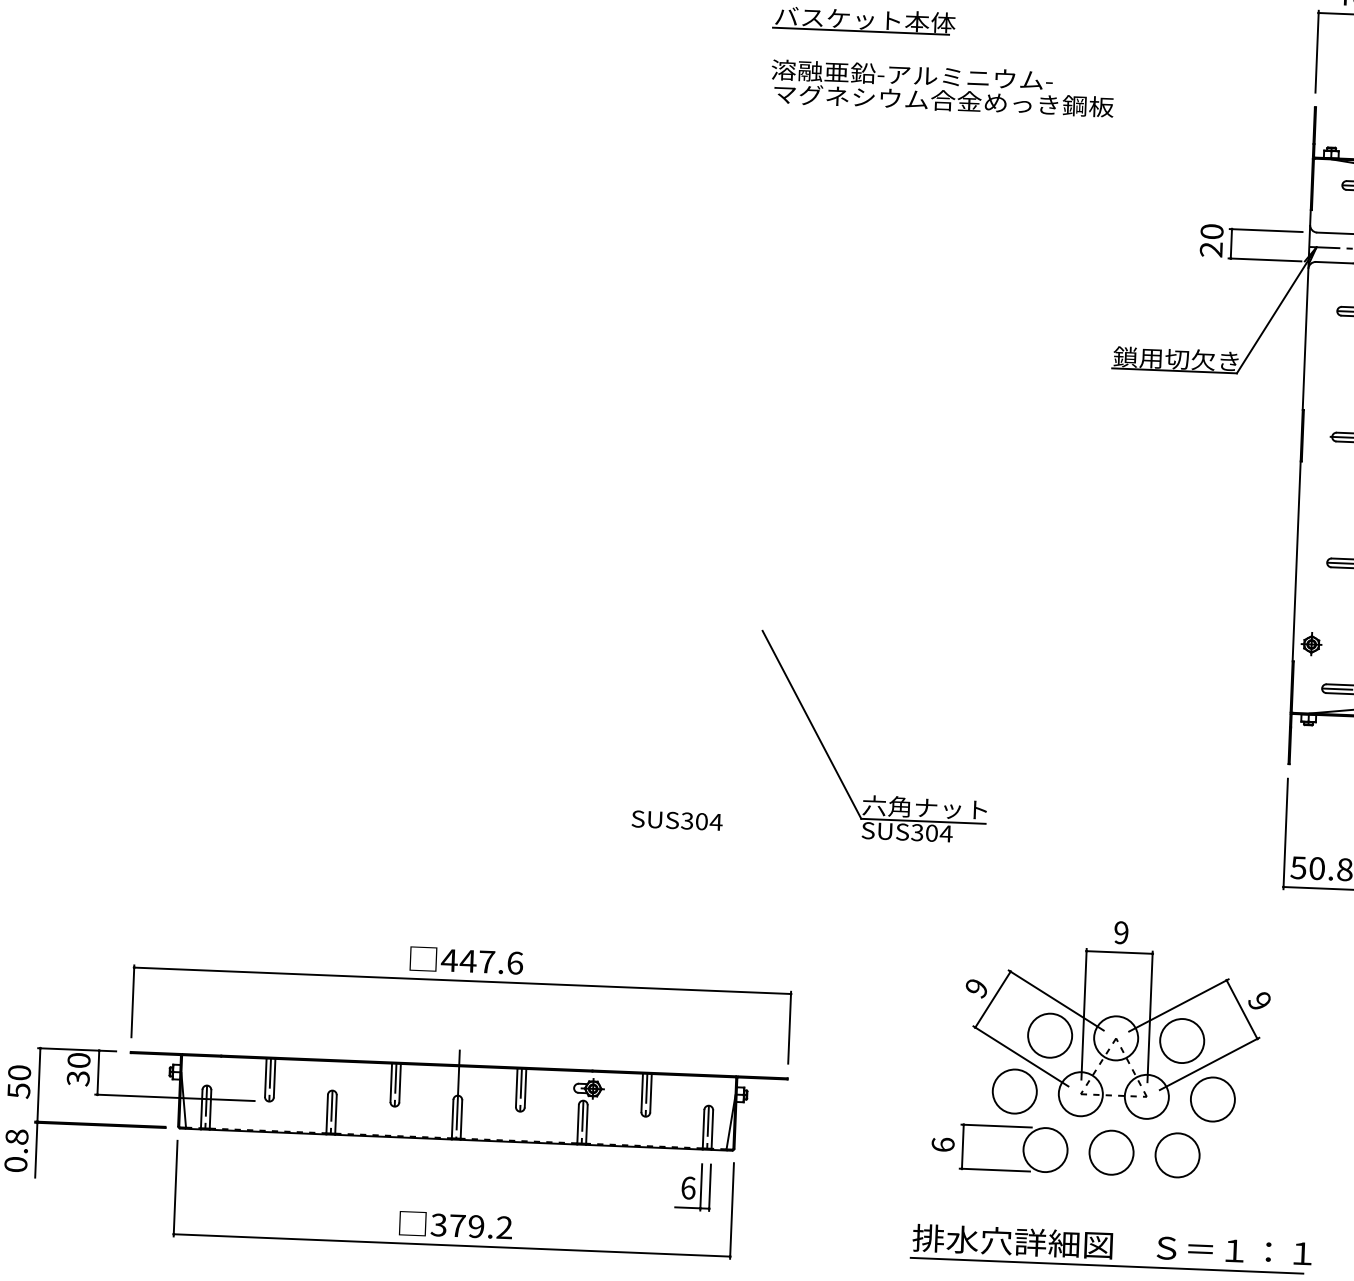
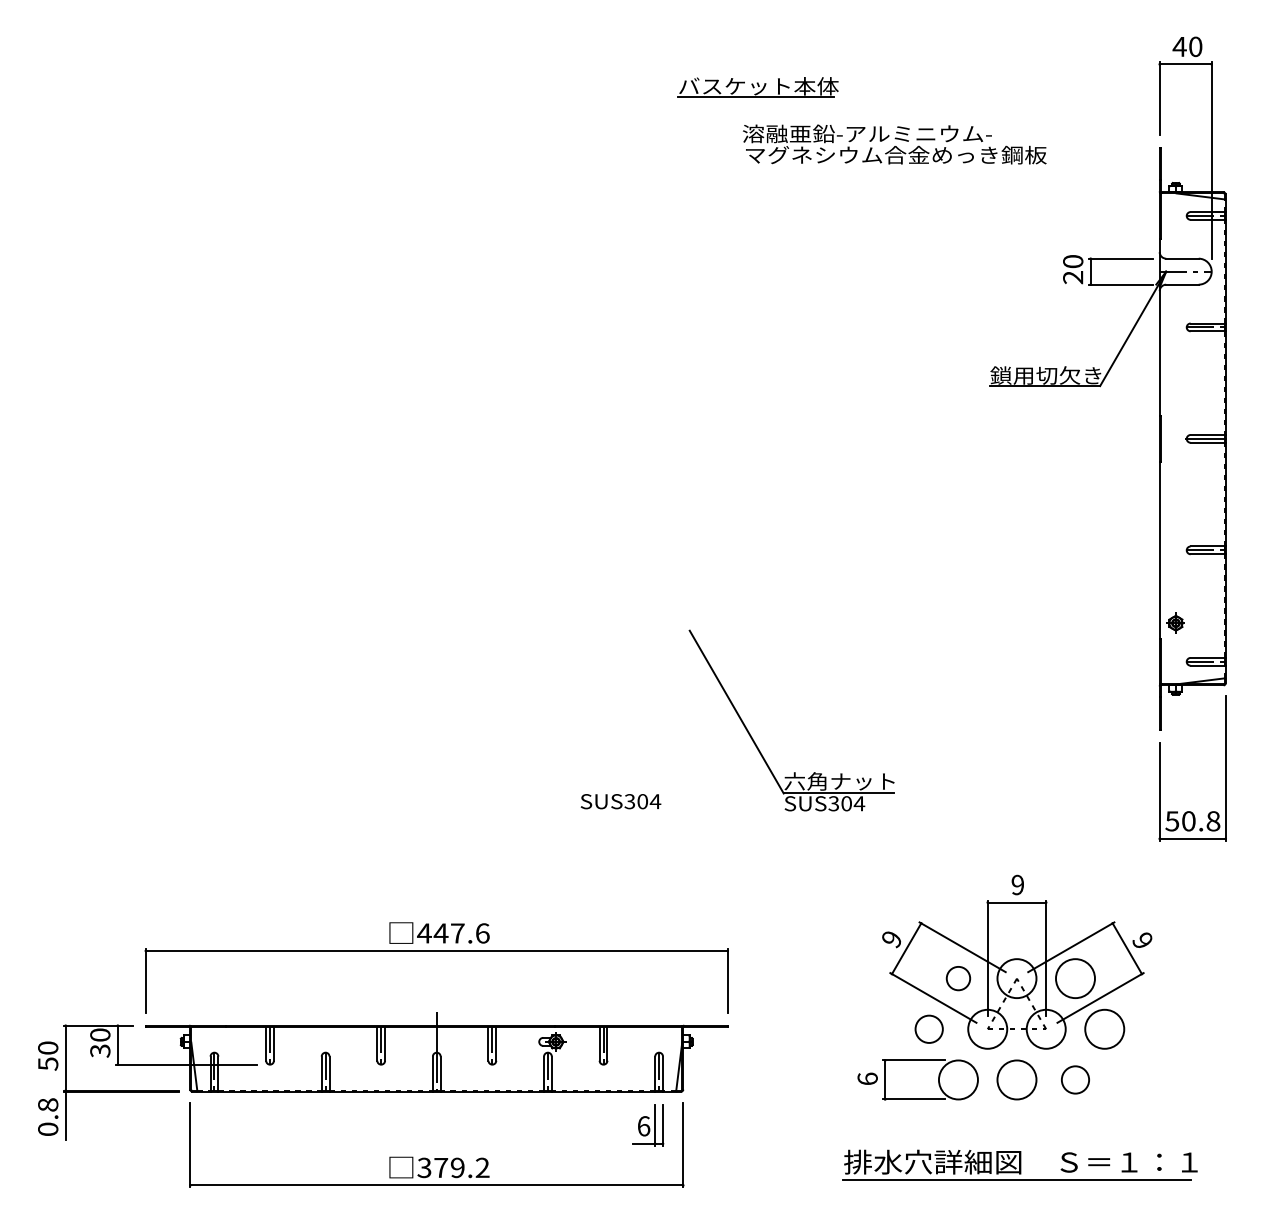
text: (942, 88) -> (894, 144), moved
circle: (1050, 1035) -> (958, 978), size x0.6
circle: (1014, 1090) -> (928, 1028), size x0.7
circle: (1176, 1154) -> (1074, 1079), size x0.7

